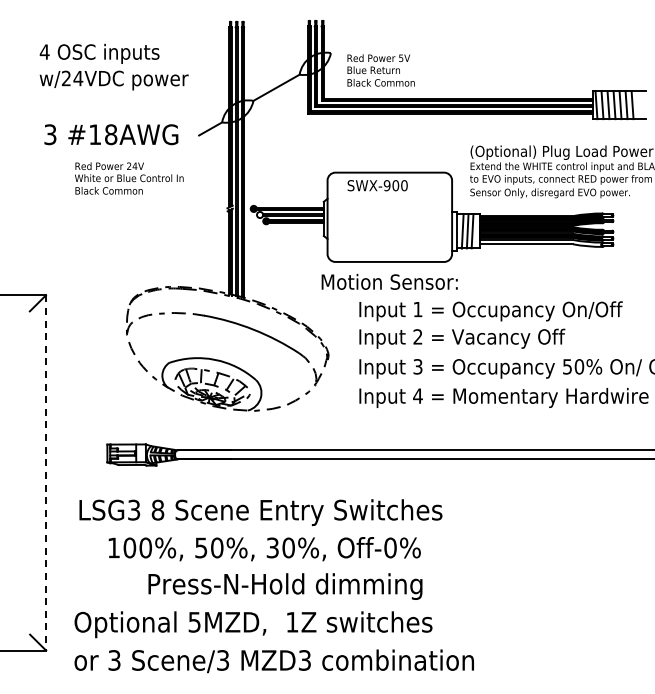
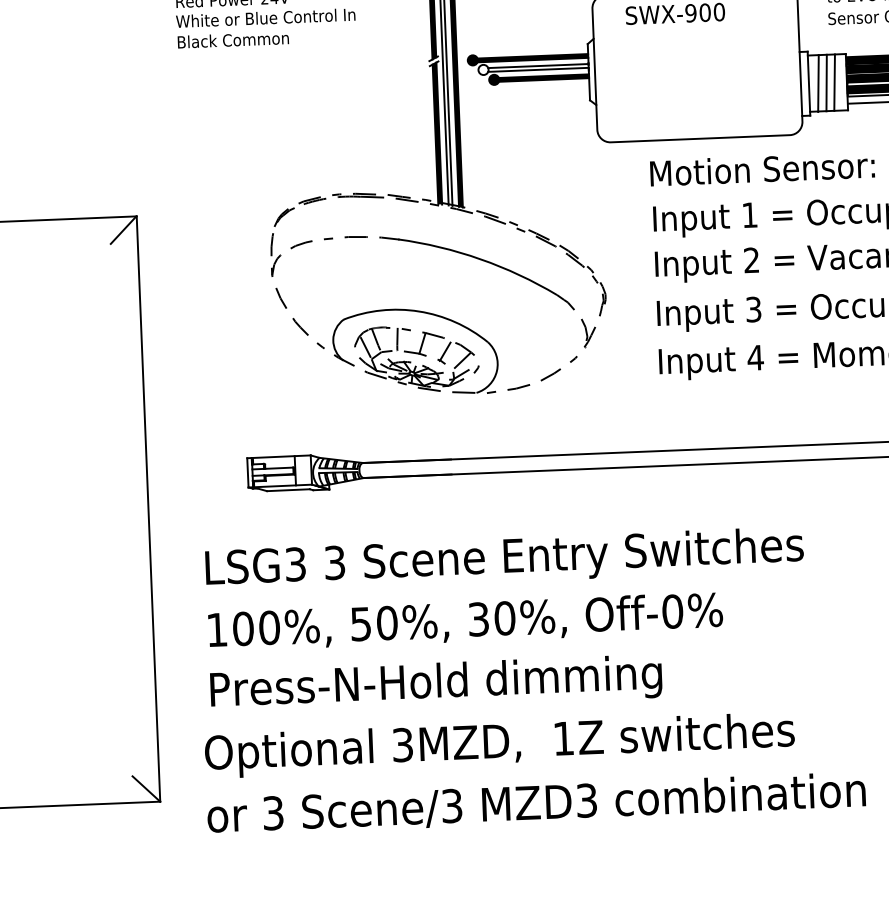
text: (389, 281) -> (762, 168), moved
line: (46, 473) -> (148, 509), dashed -> solid
text: (157, 509) -> (334, 561), 8 -> 3
text: (264, 549) -> (465, 622), moved
text: (285, 586) -> (436, 684), moved
text: (194, 621) -> (402, 743), 5MZD, -> 3MZD,

